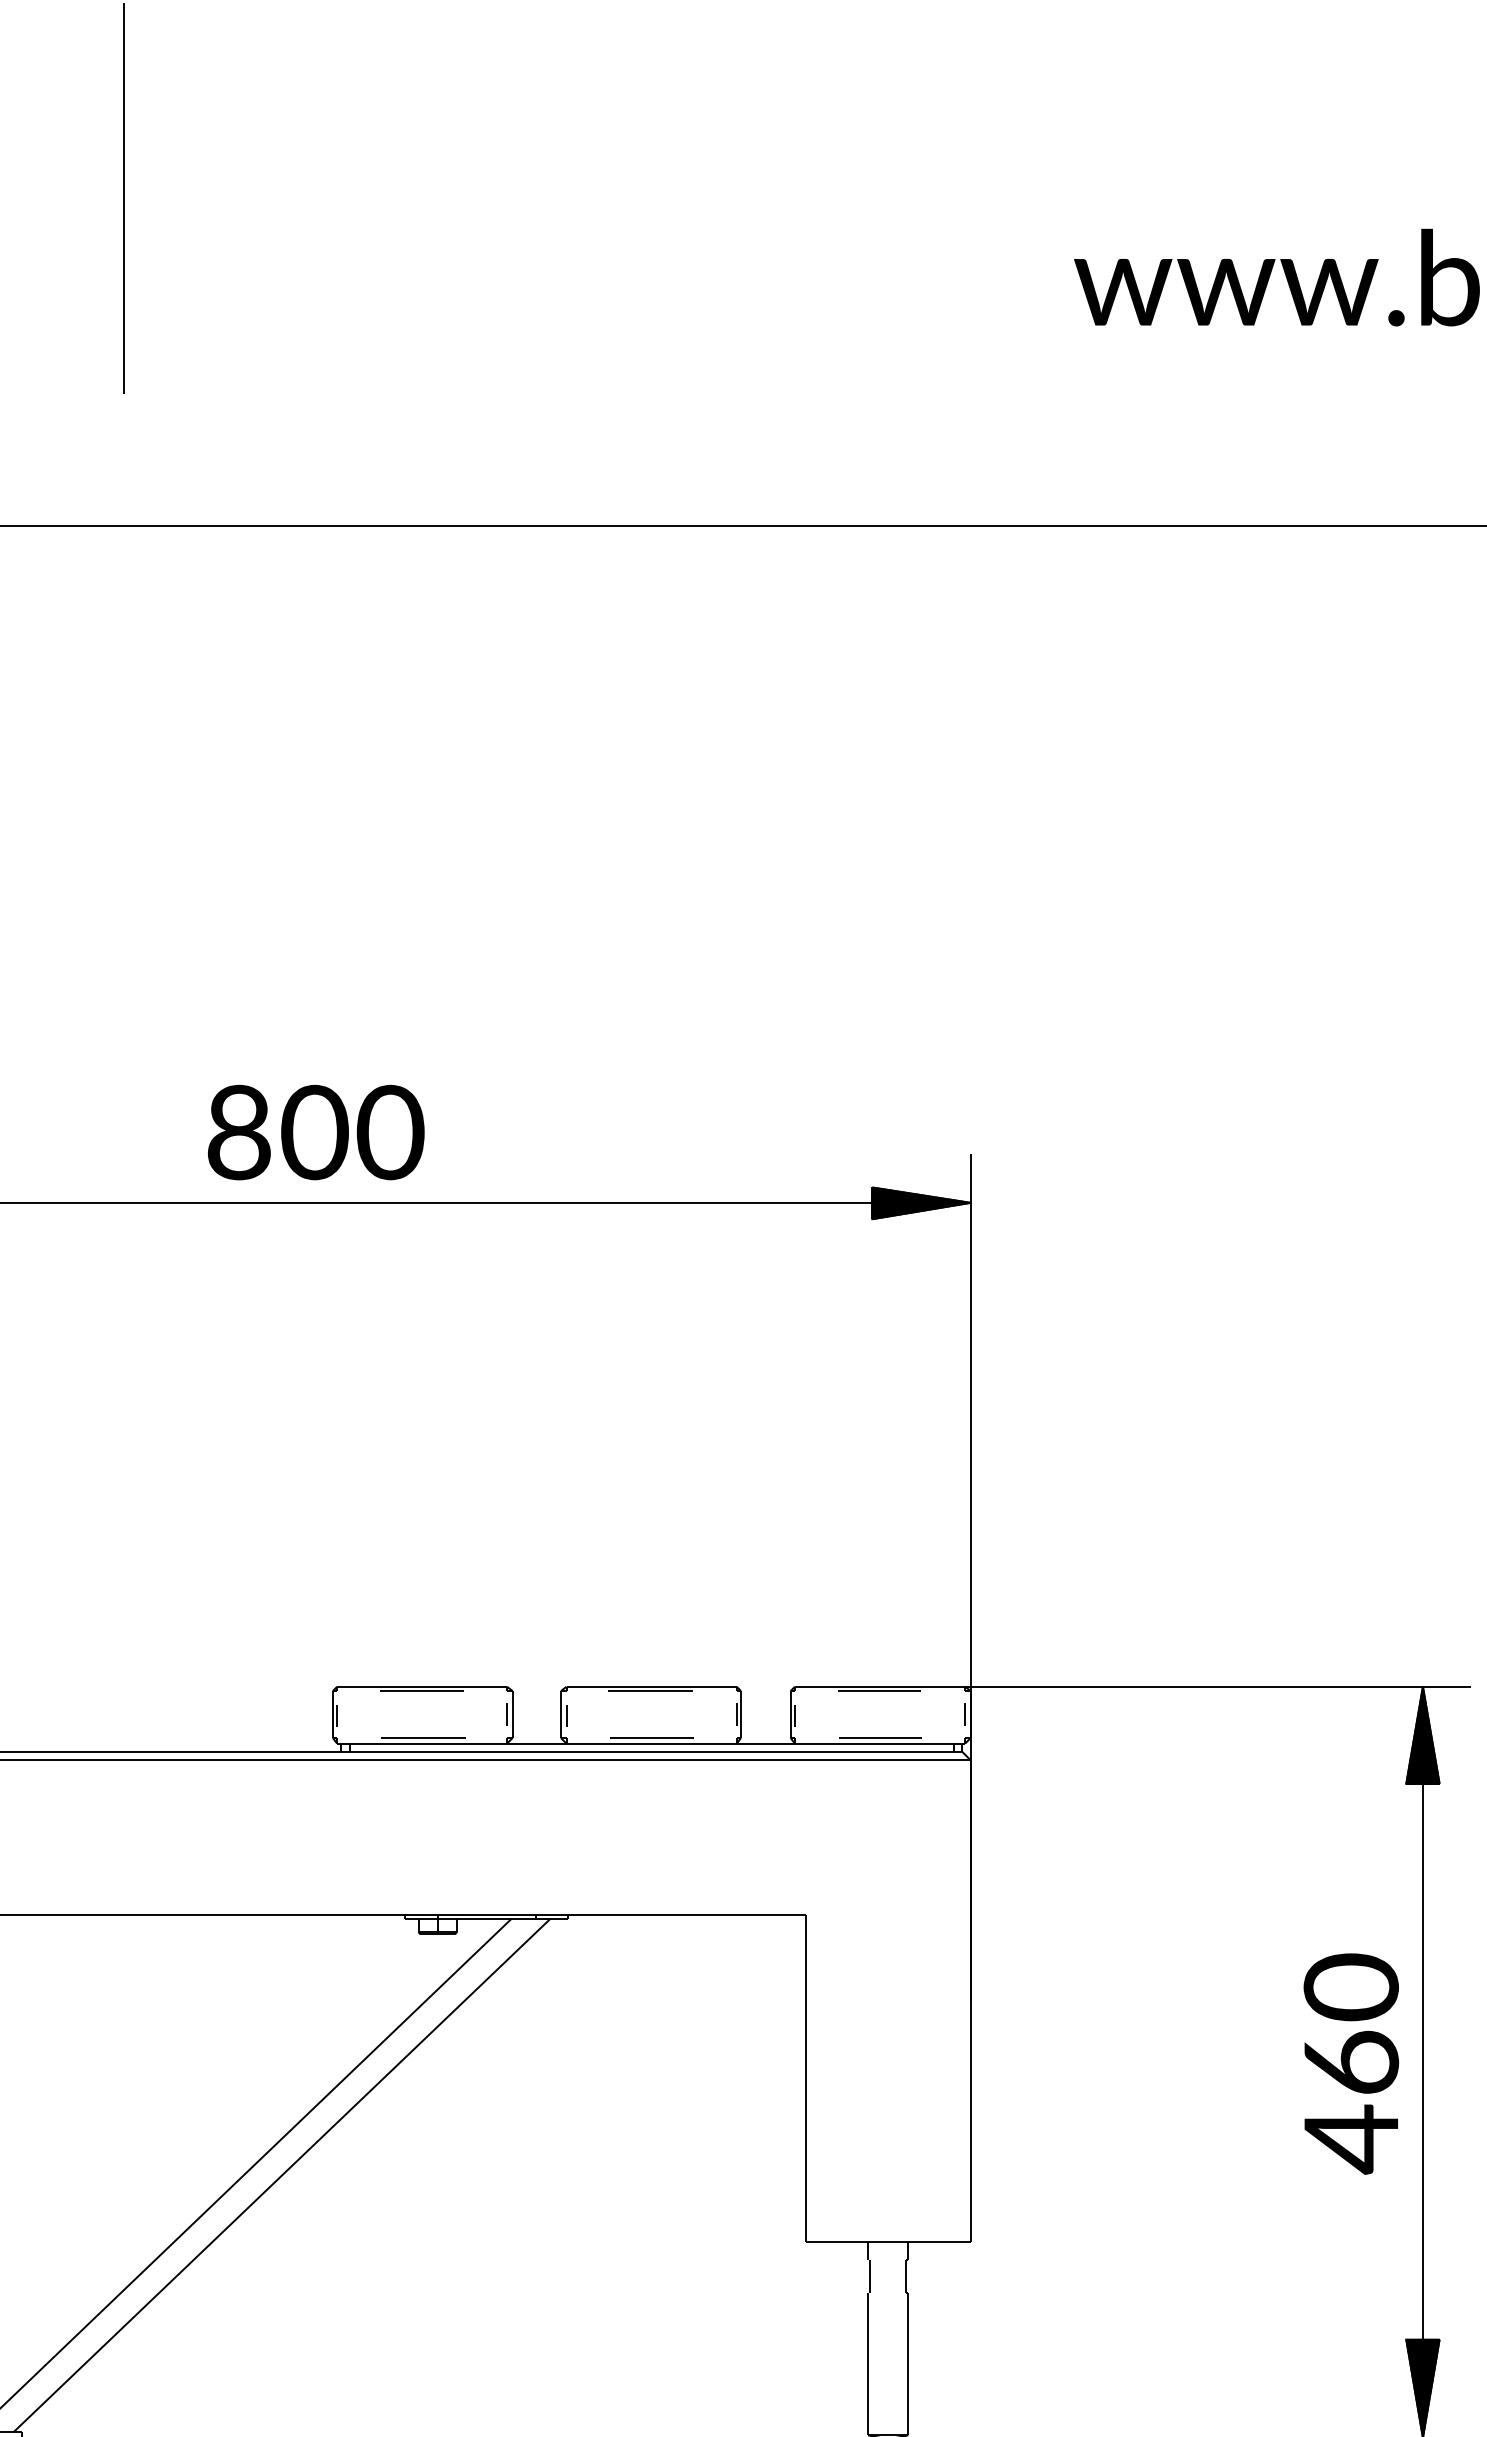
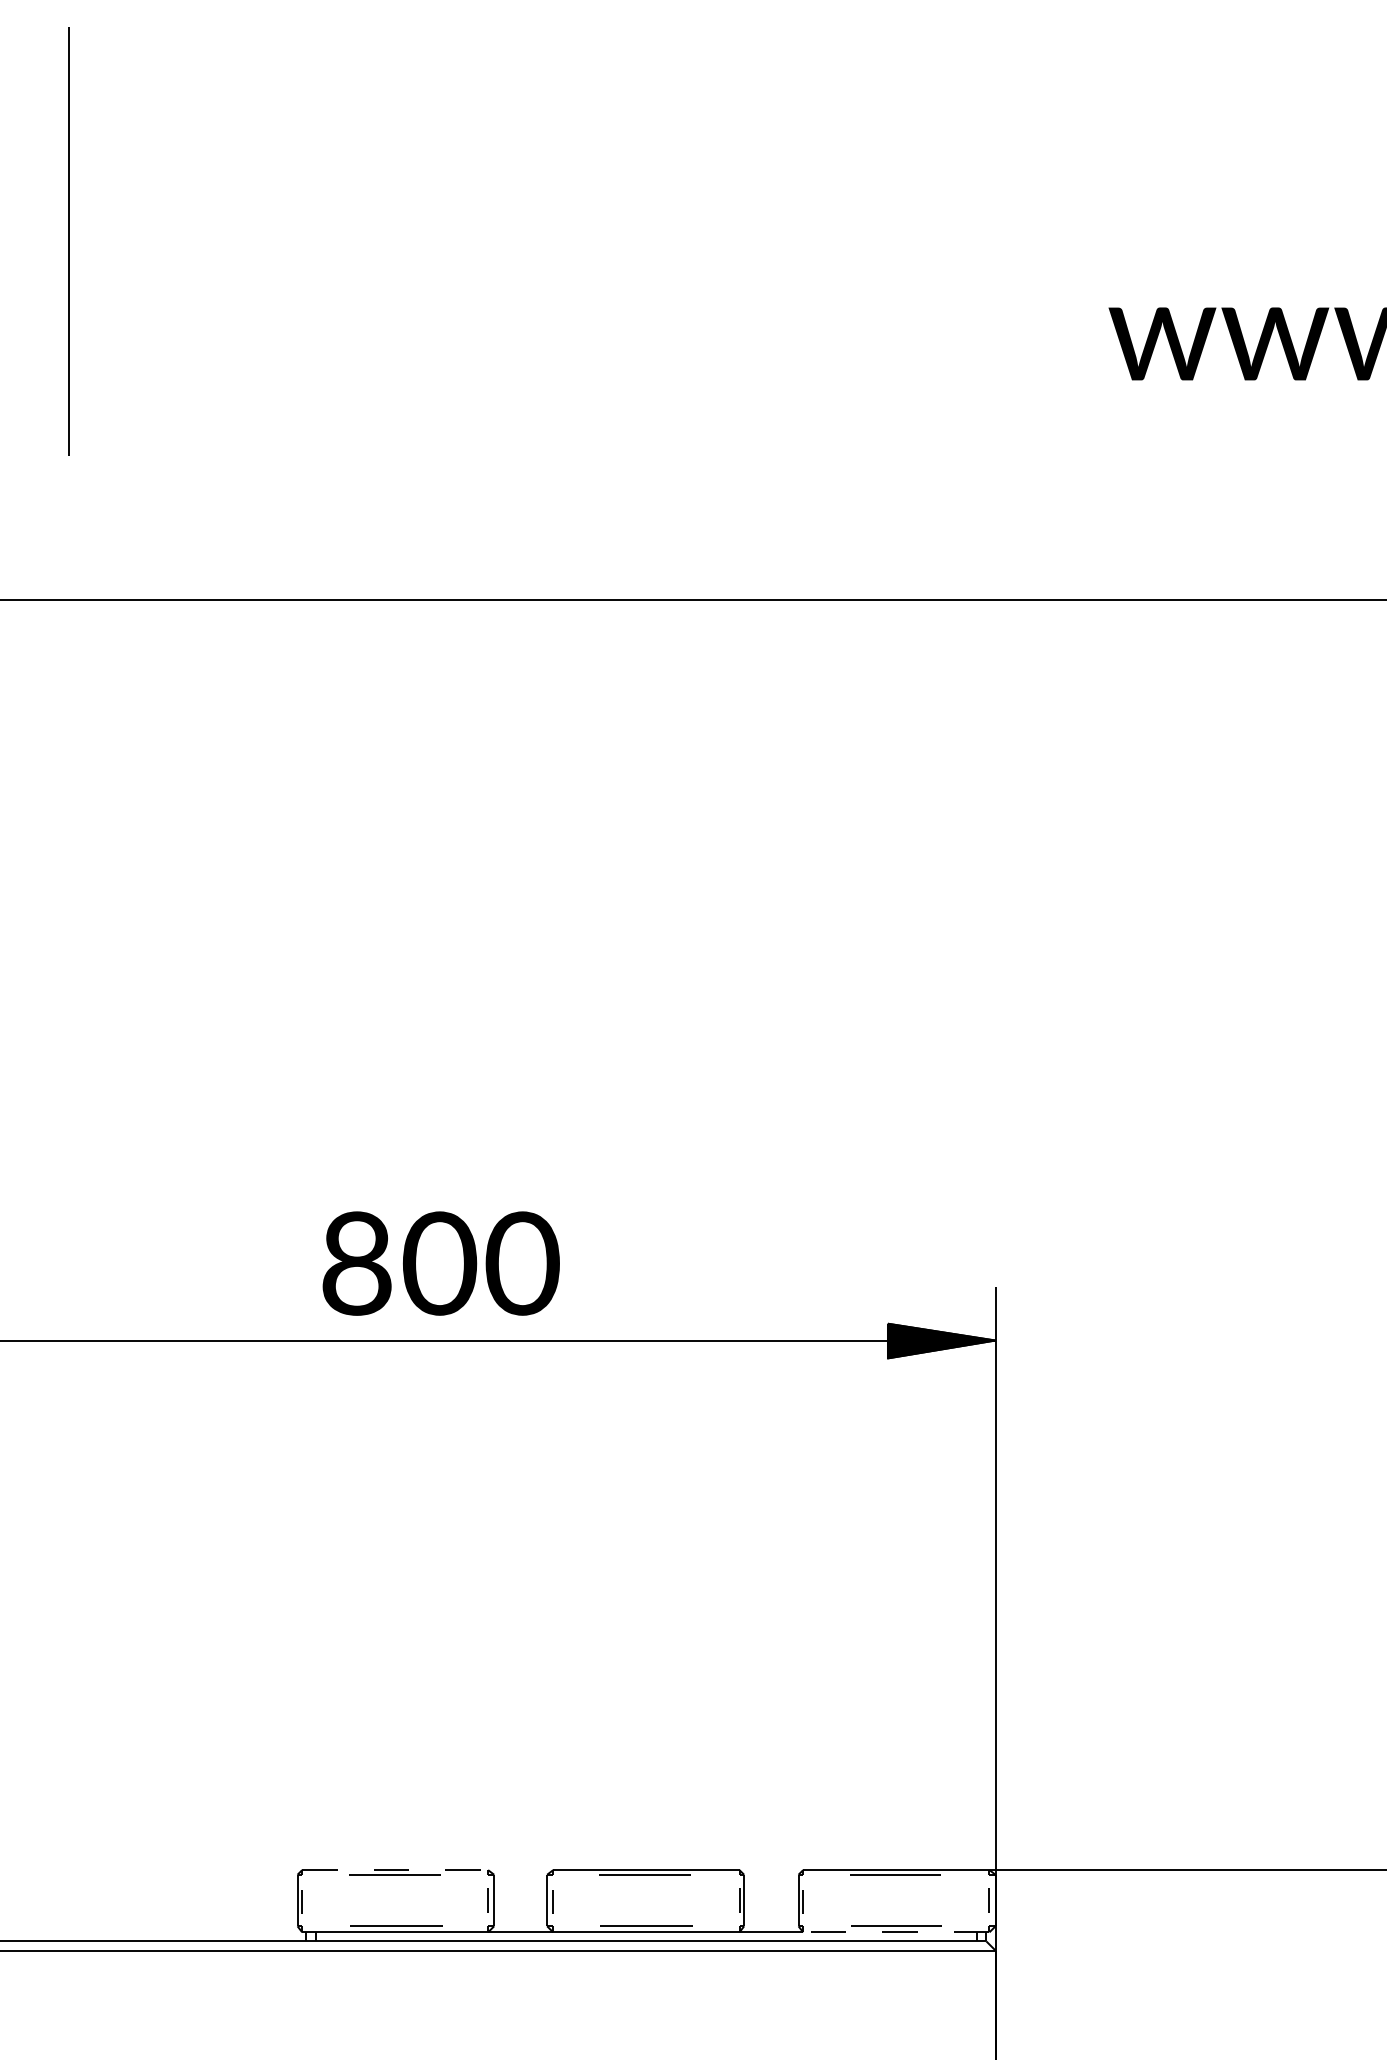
text: (316, 1132) -> (441, 1263), moved
line: (422, 1686) -> (395, 1869), solid -> dashed
line: (879, 1743) -> (895, 1932), solid -> dashed

